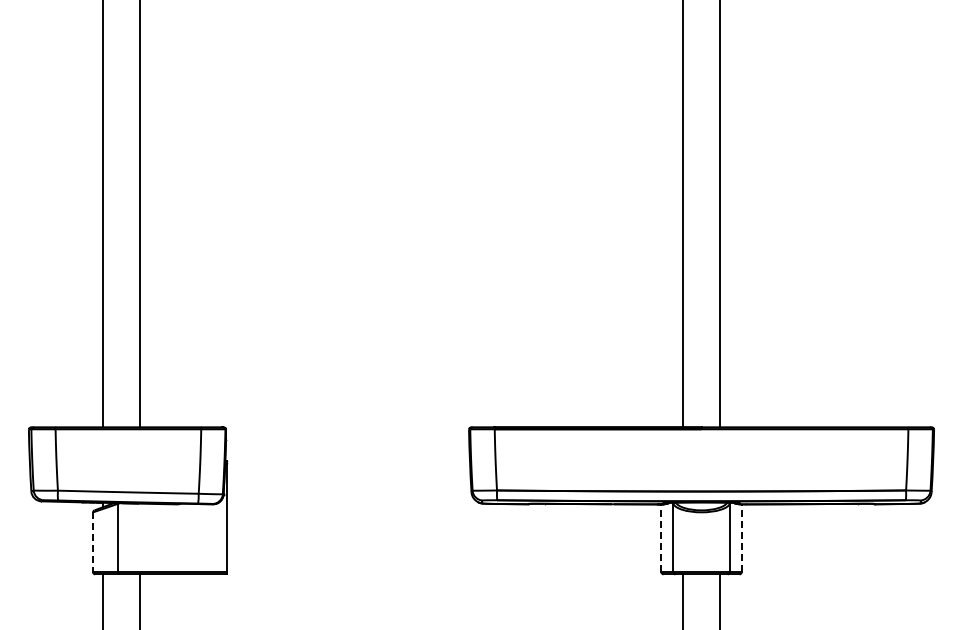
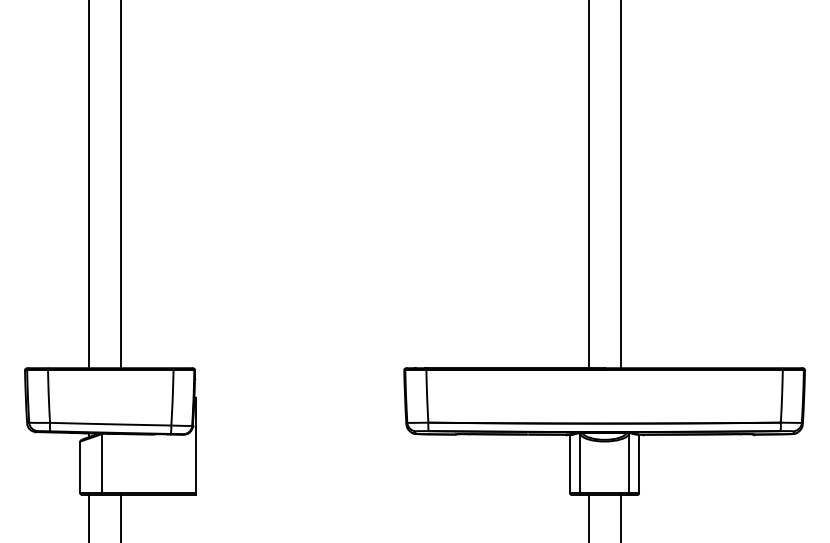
line: (661, 538) -> (570, 464), dashed -> solid
line: (741, 538) -> (639, 464), dashed -> solid
line: (93, 542) -> (80, 467), dashed -> solid

